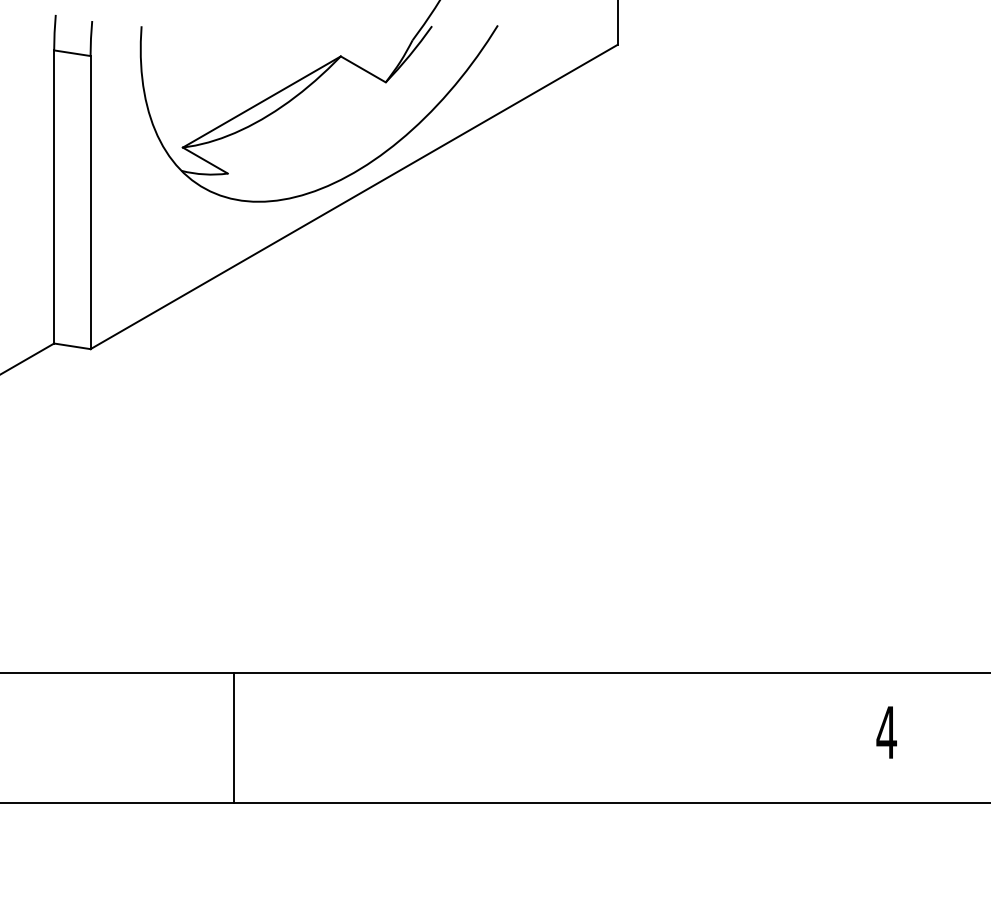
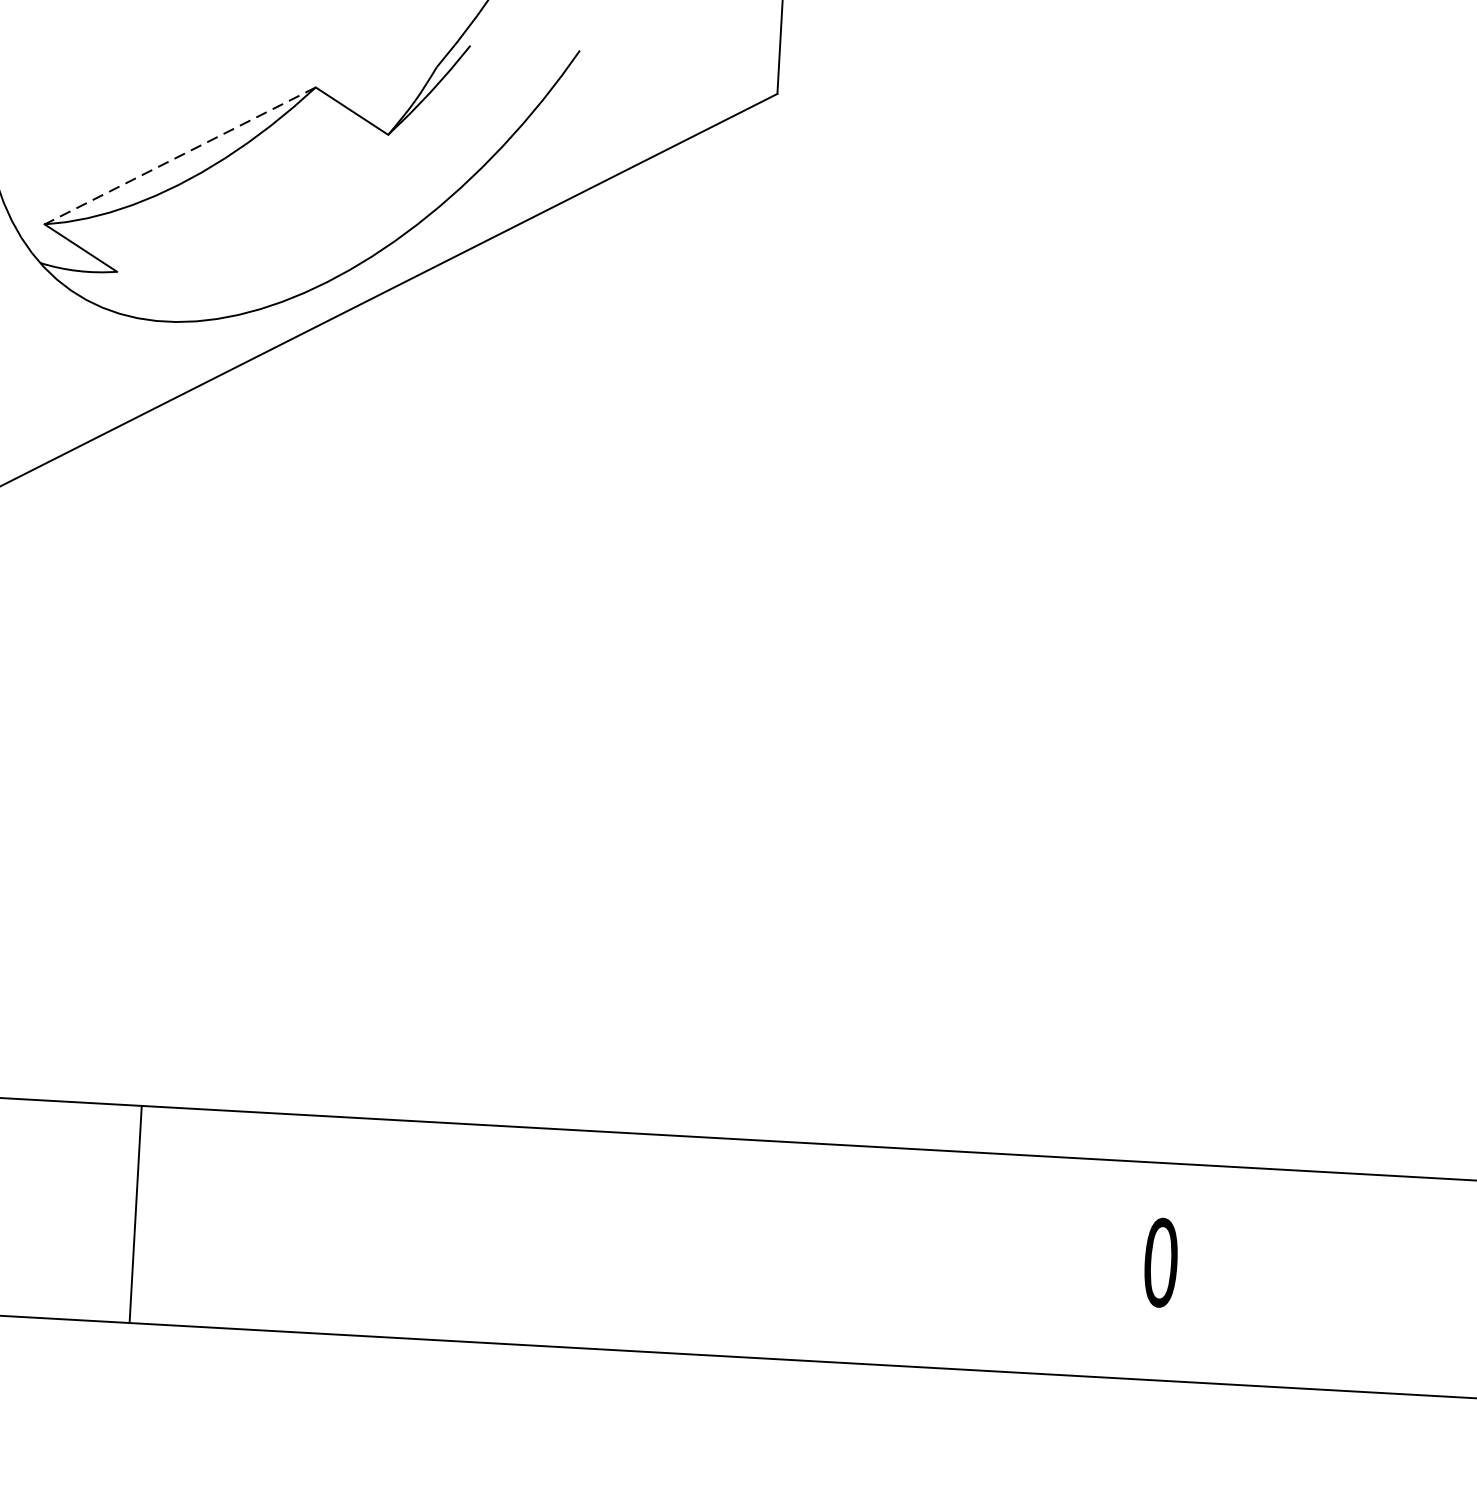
line: (261, 102) -> (179, 156), solid -> dashed
text: (886, 732) -> (1160, 1262), 4 -> 0
line: (233, 737) -> (135, 1213), moved

